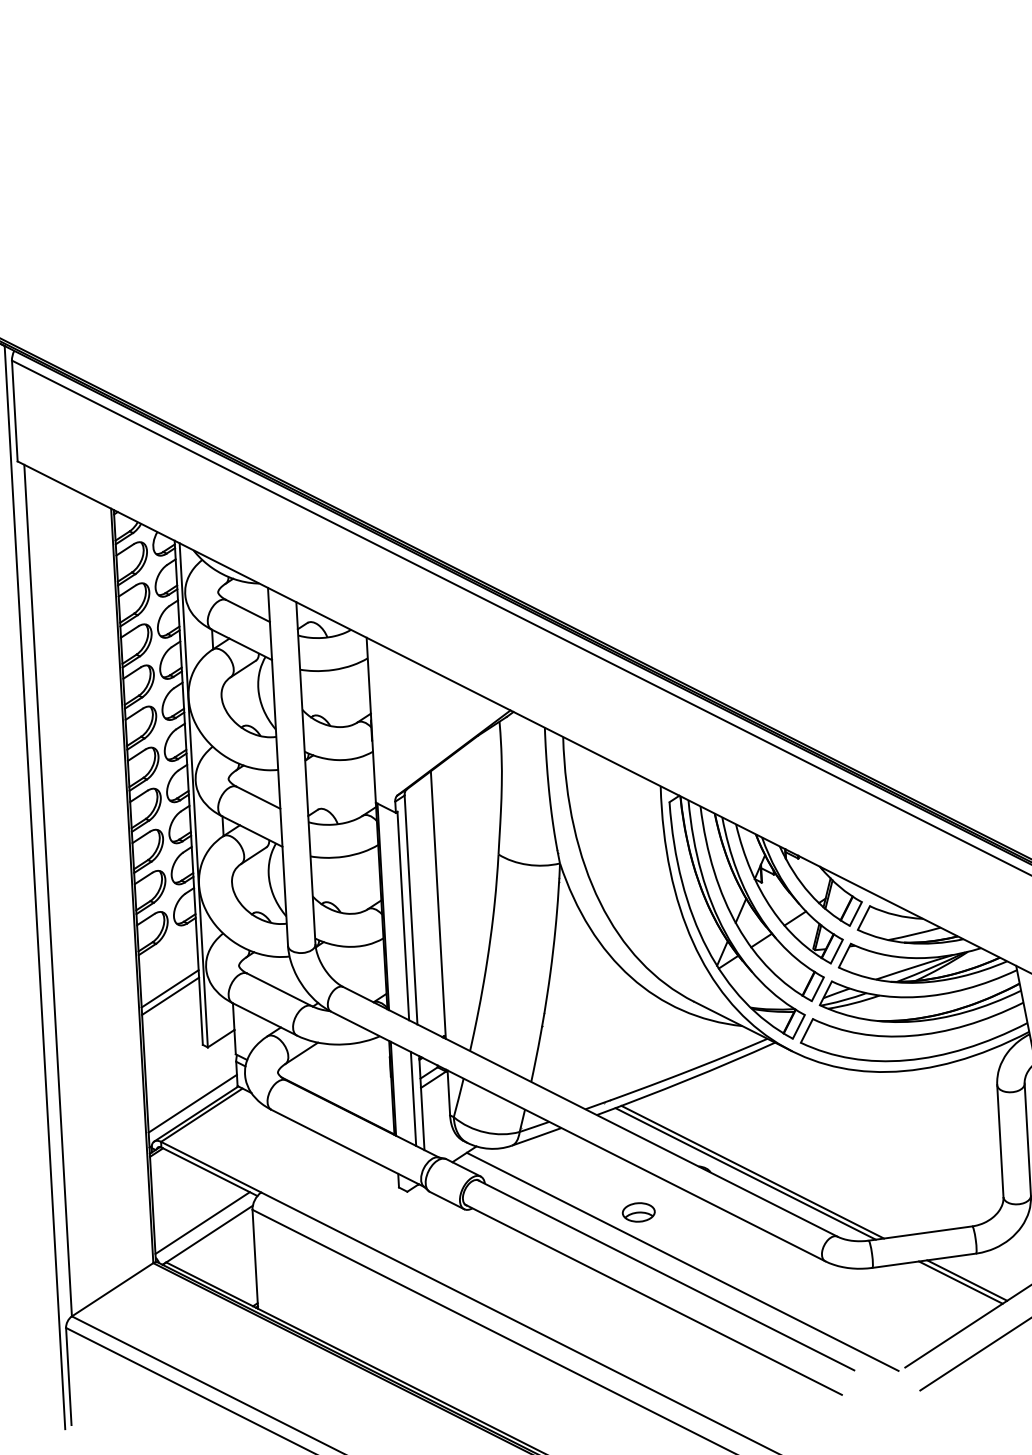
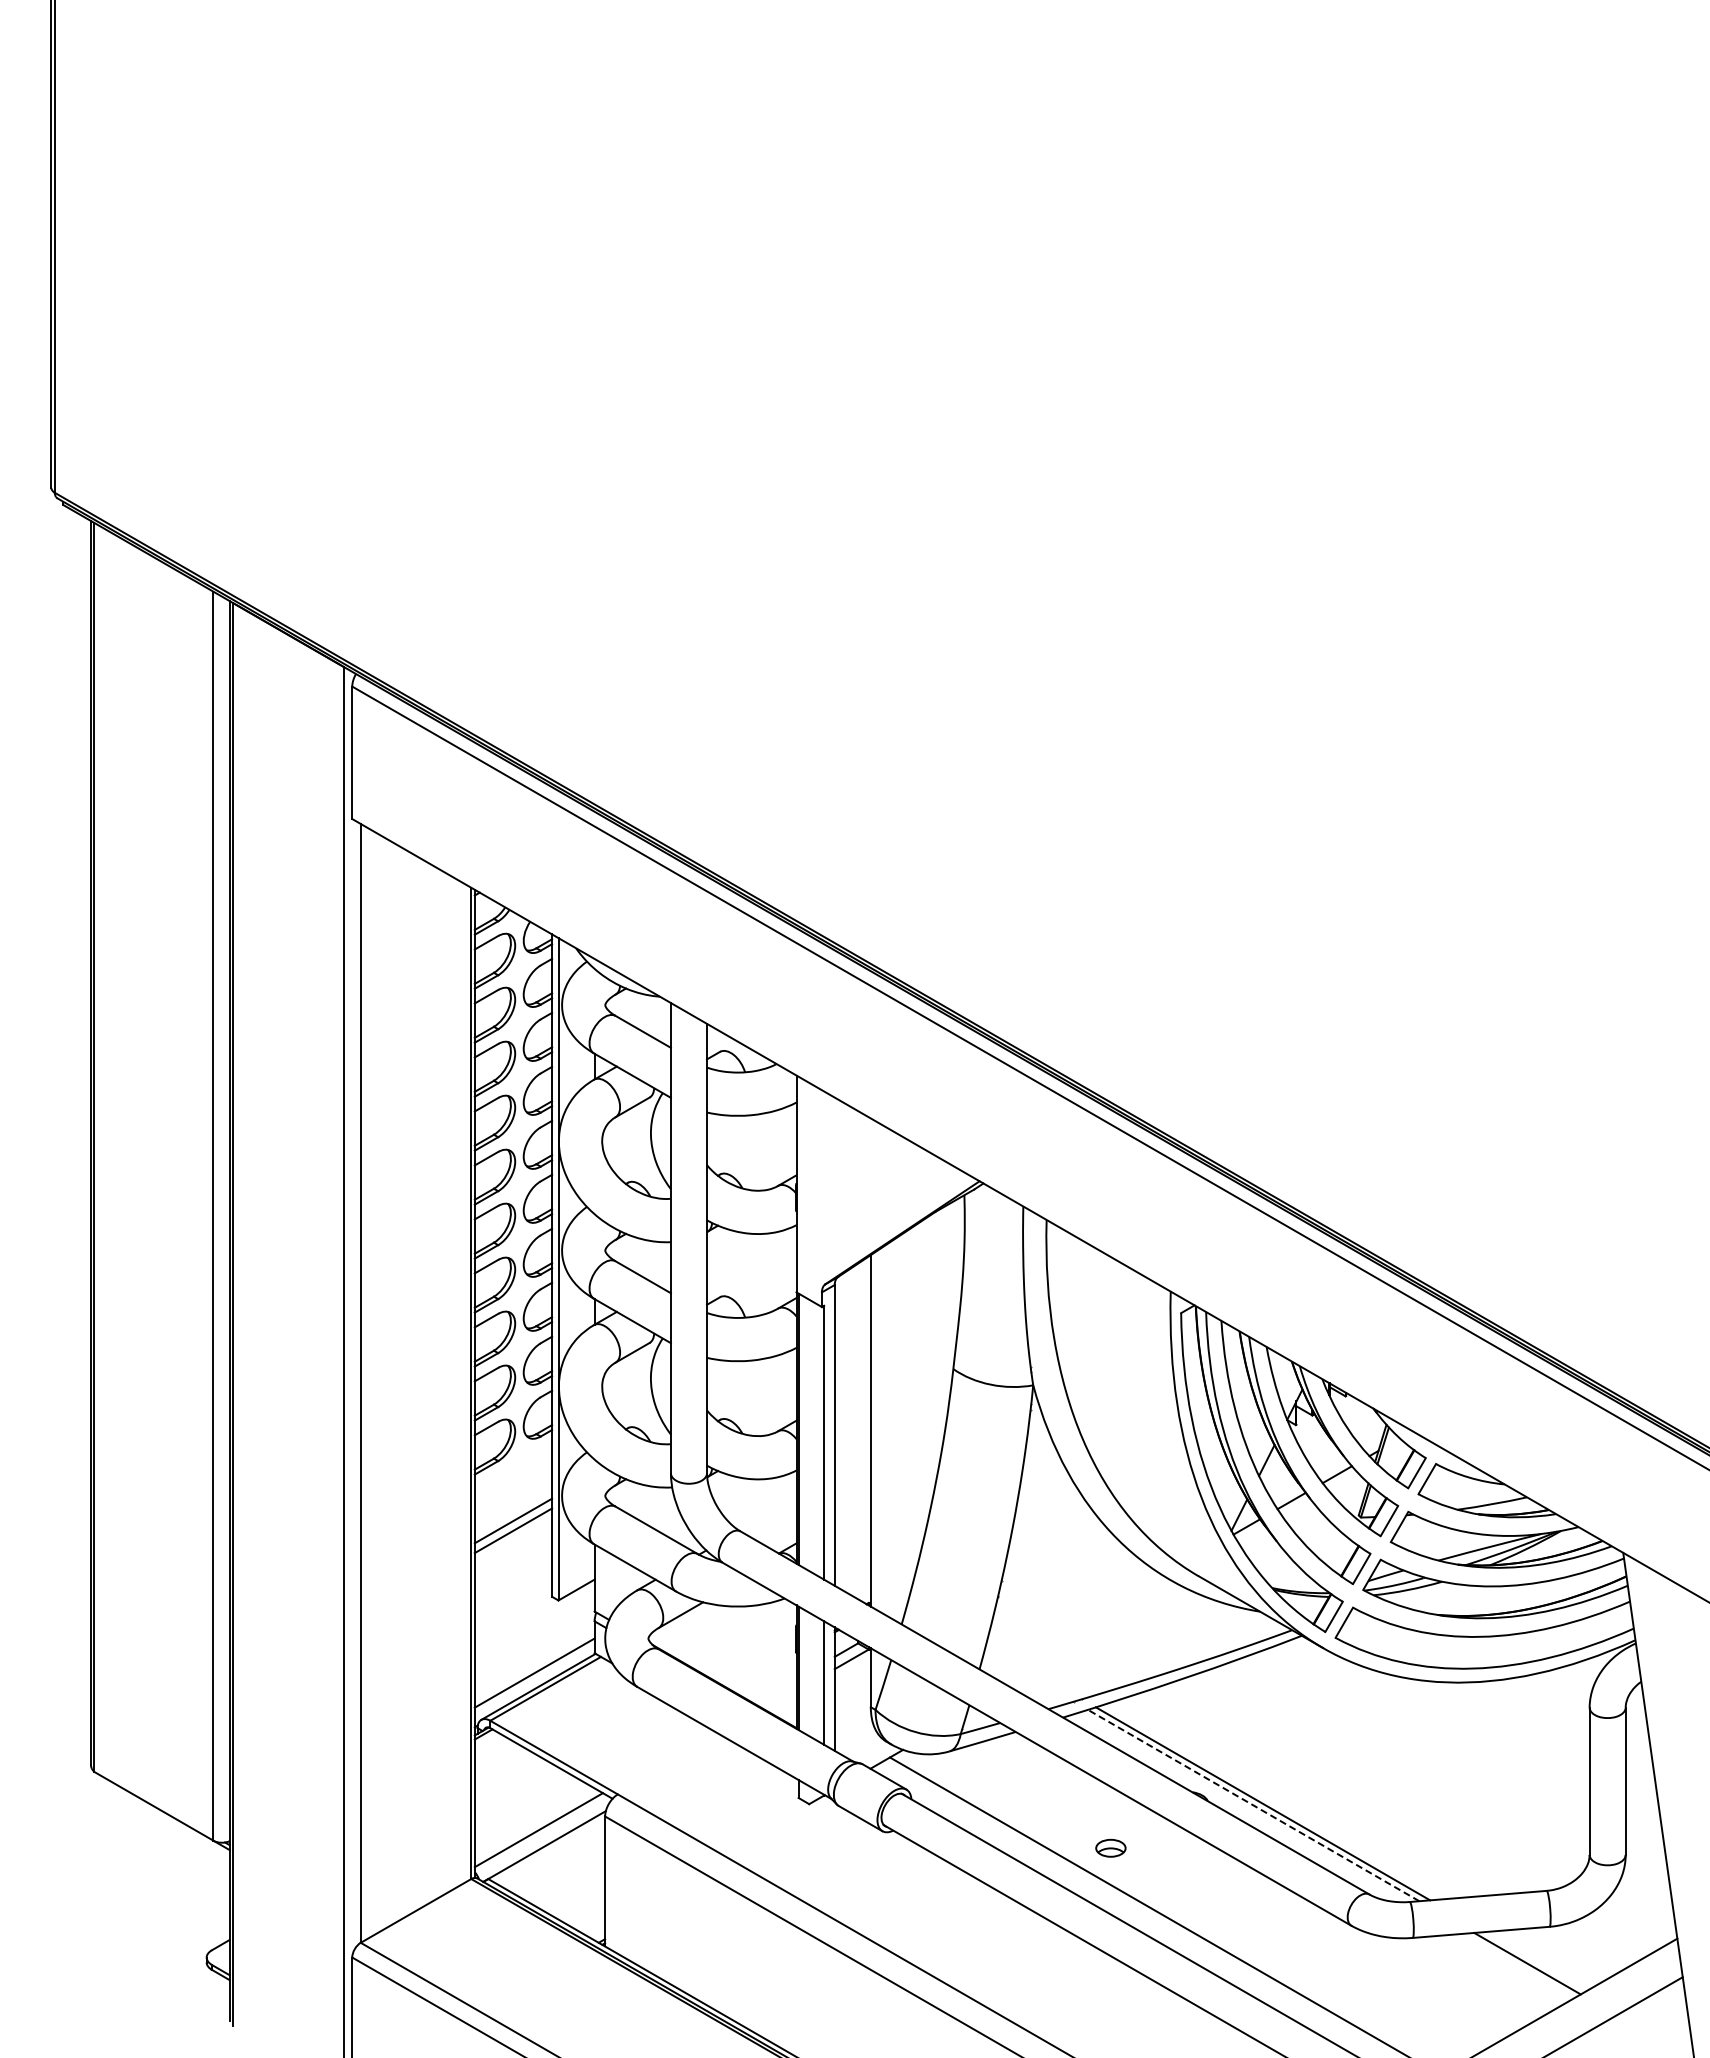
line: (745, 1173) -> (1253, 1805), solid -> dashed
part: (638, 1212) -> (1110, 1848), size x0.7
line: (966, 1280) -> (1535, 1961), removed

